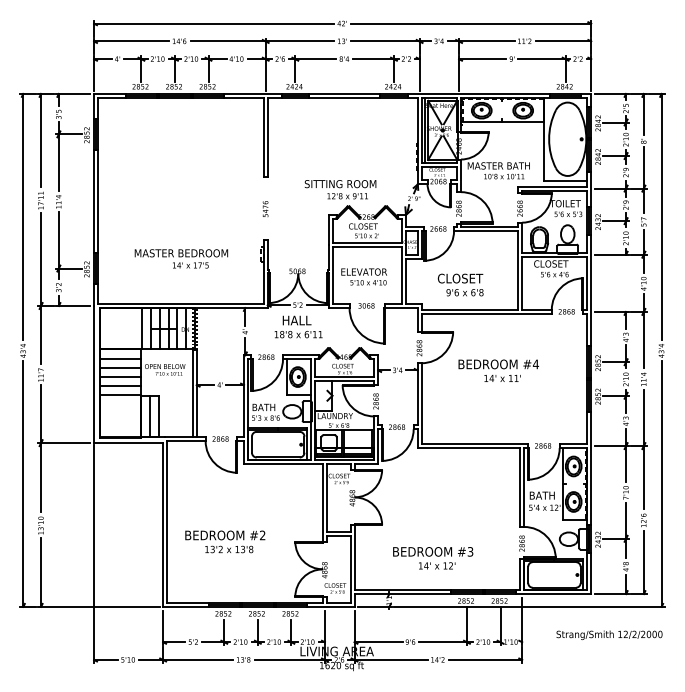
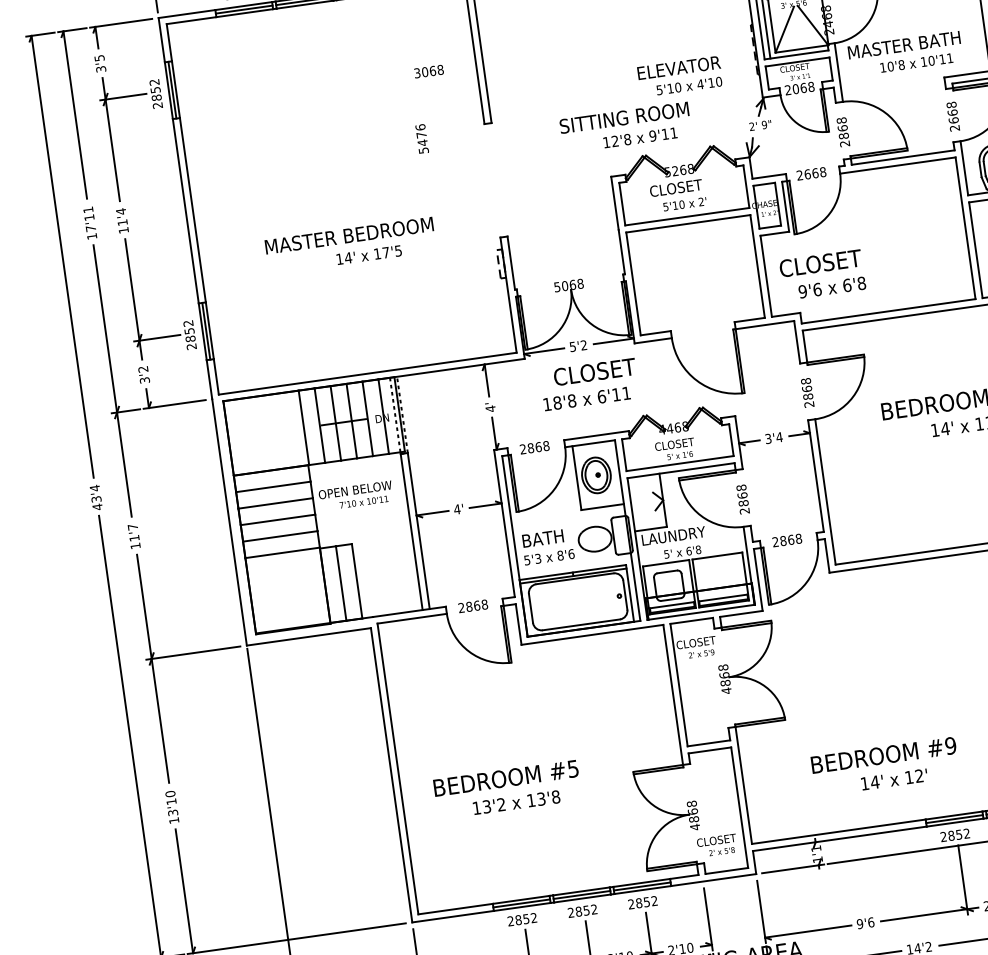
text: (265, 208) -> (421, 137), moved
text: (181, 258) -> (350, 244), moved
text: (363, 276) -> (678, 76), moved
text: (460, 284) -> (822, 274), moved
text: (366, 305) -> (428, 70), moved
text: (304, 320) -> (594, 372), HALL -> CLOSET
text: (262, 535) -> (572, 769), #2 -> #5
text: (470, 551) -> (950, 745), #3 -> #9

